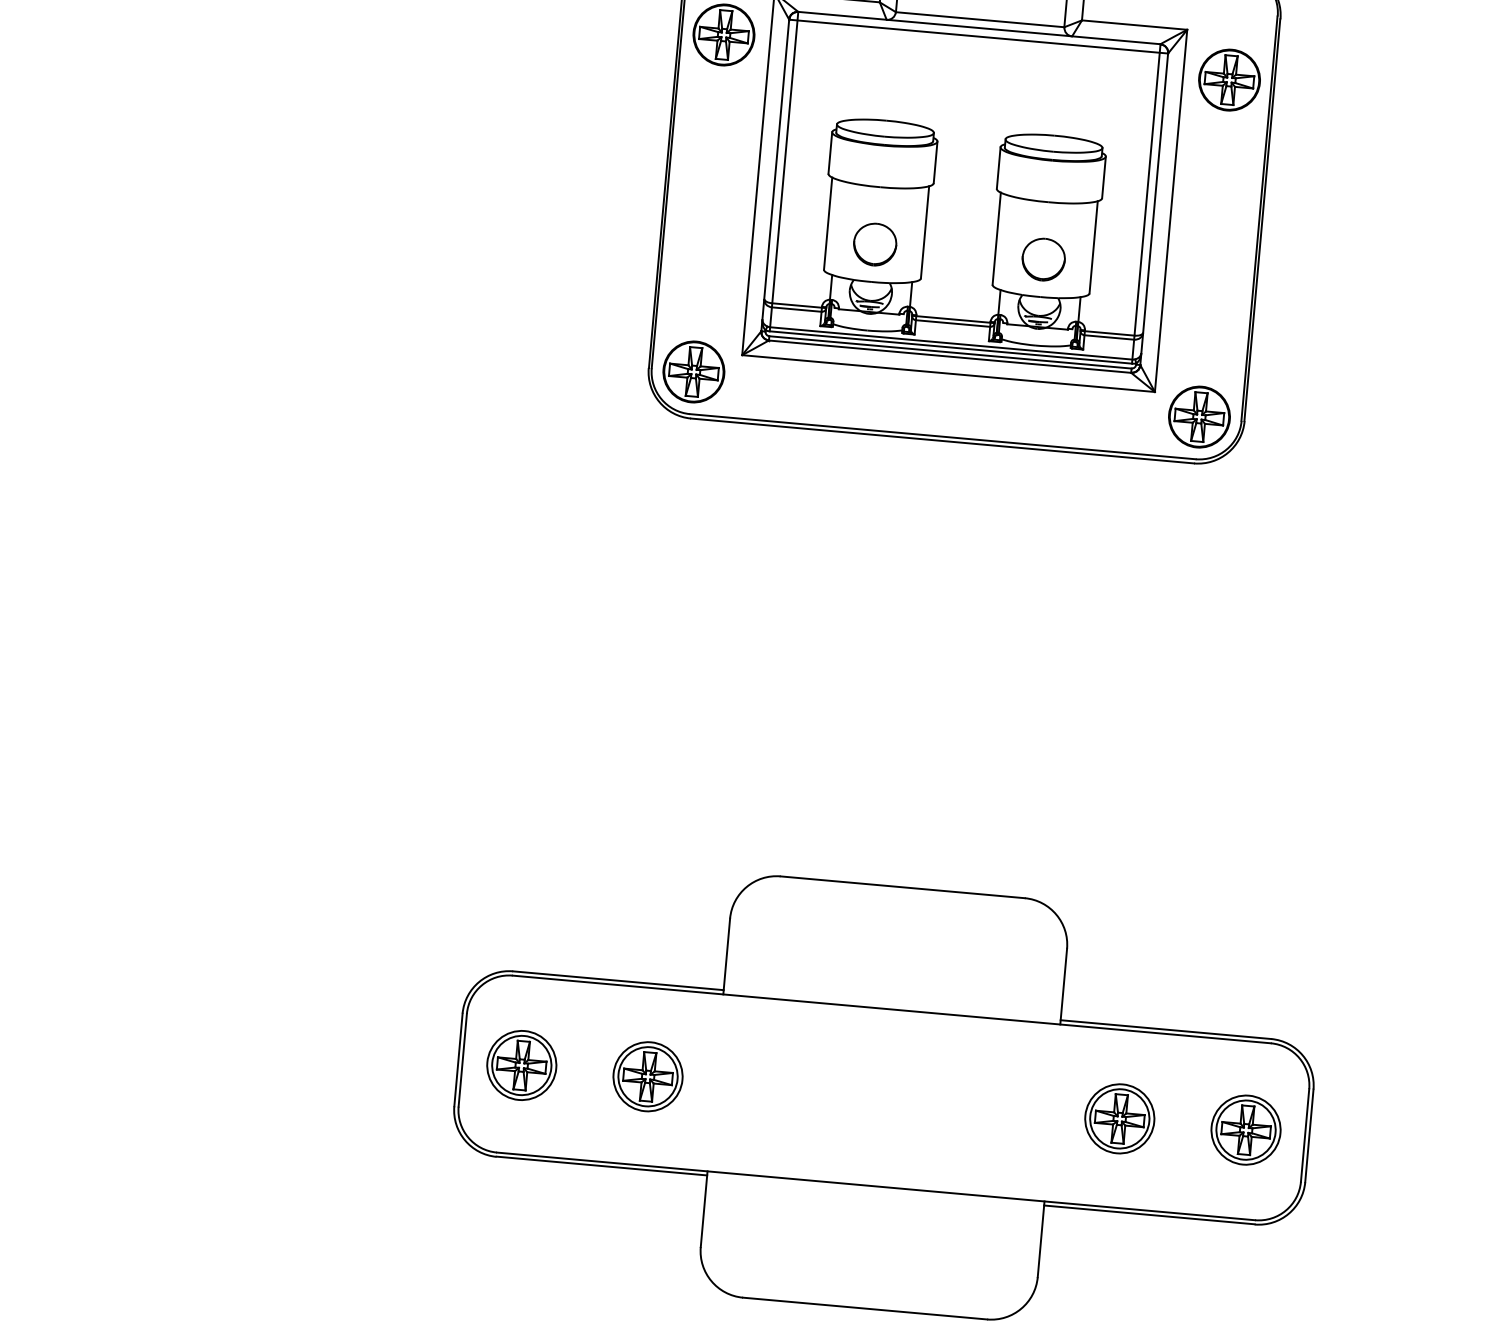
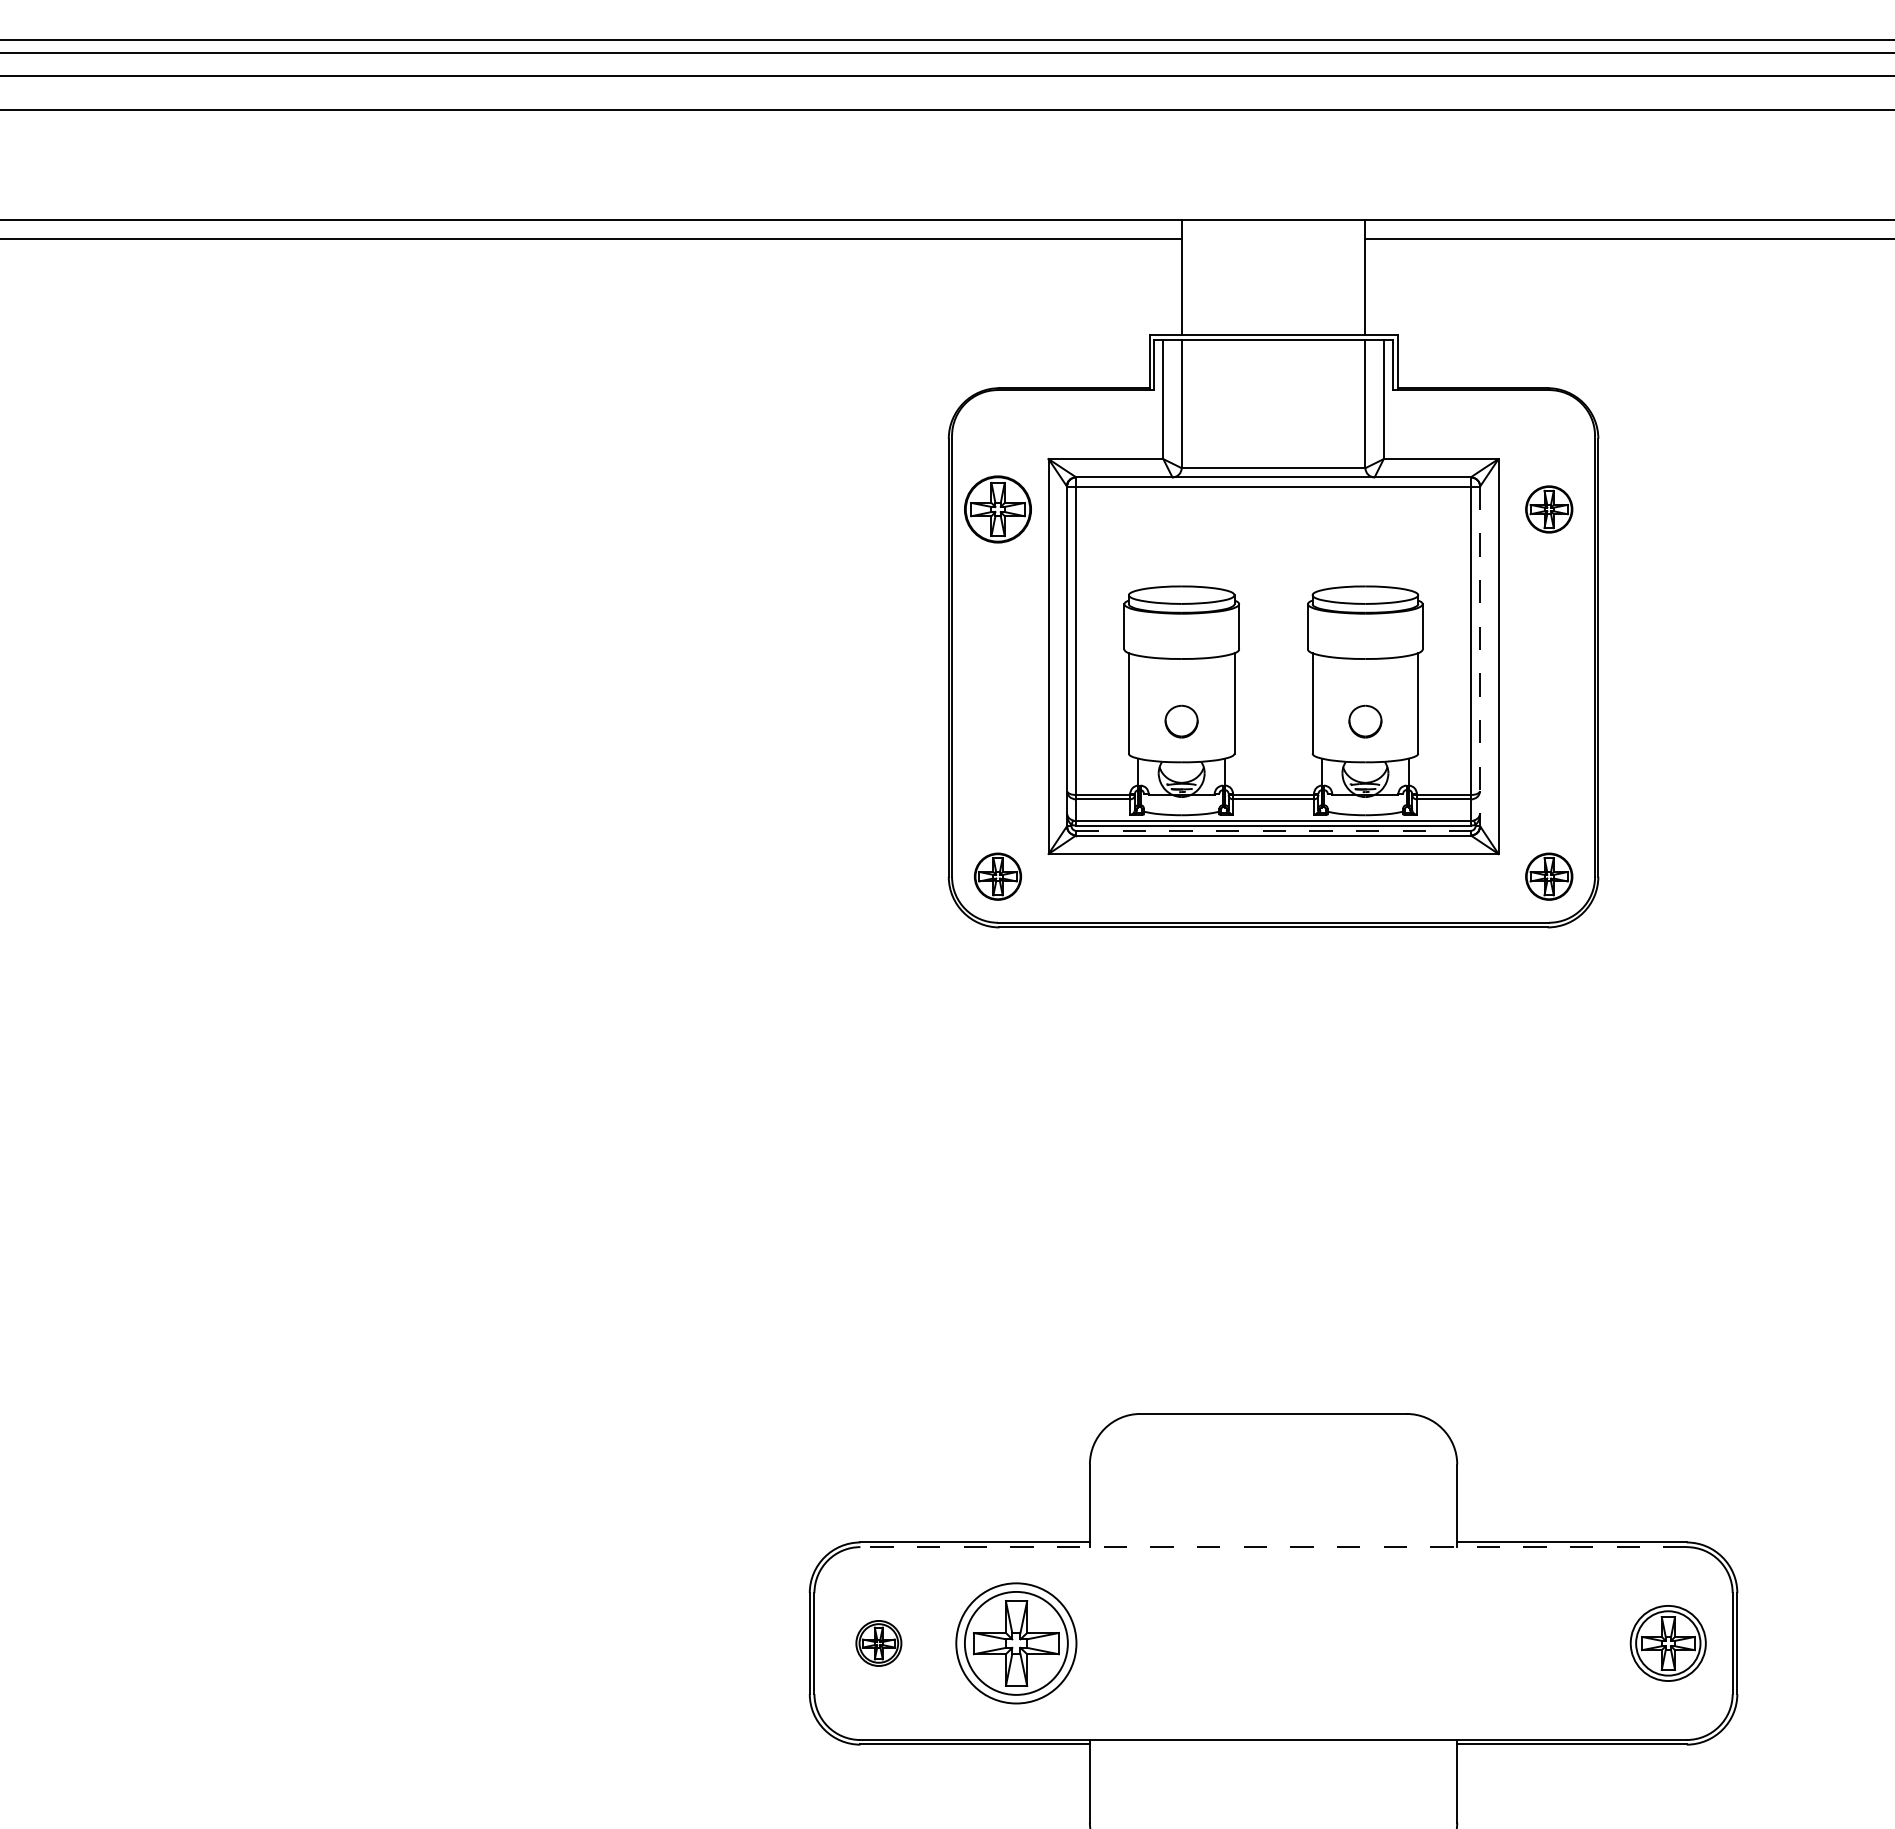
part: (1229, 80) -> (1549, 509), size x0.7
line: (1154, 209) -> (1480, 656), solid -> dashed
part: (874, 244) -> (1181, 721), size x0.7
part: (1043, 259) -> (1365, 721), size x0.7
line: (951, 352) -> (1274, 830), solid -> dashed
part: (693, 371) -> (997, 876), size x0.7
part: (1199, 416) -> (1549, 876), size x0.7
line: (891, 1009) -> (1273, 1547), solid -> dashed
part: (521, 1065) -> (878, 1643), size x0.6
part: (648, 1076) -> (1016, 1643), size x1.6
part: (1119, 1118) -> (1530, 1643), removed

